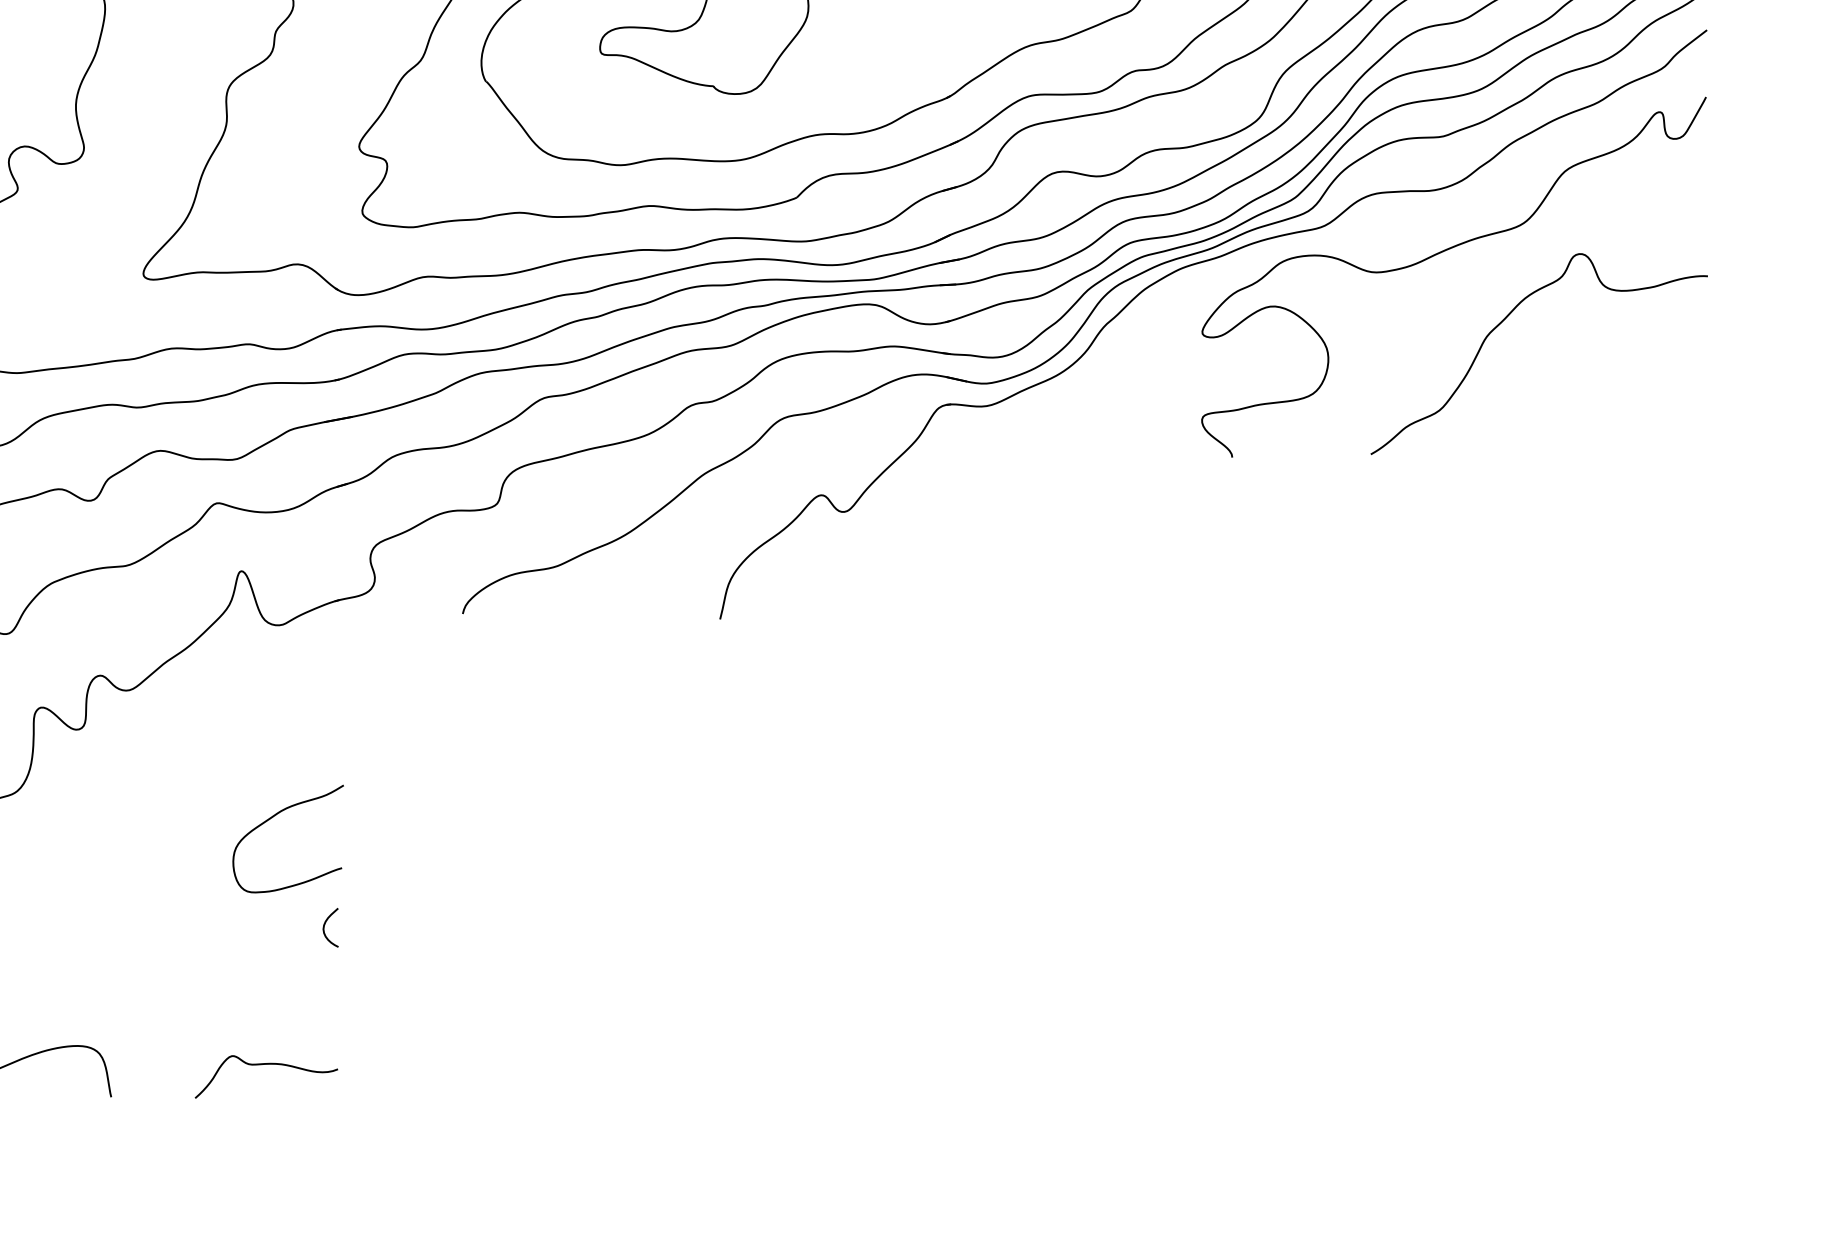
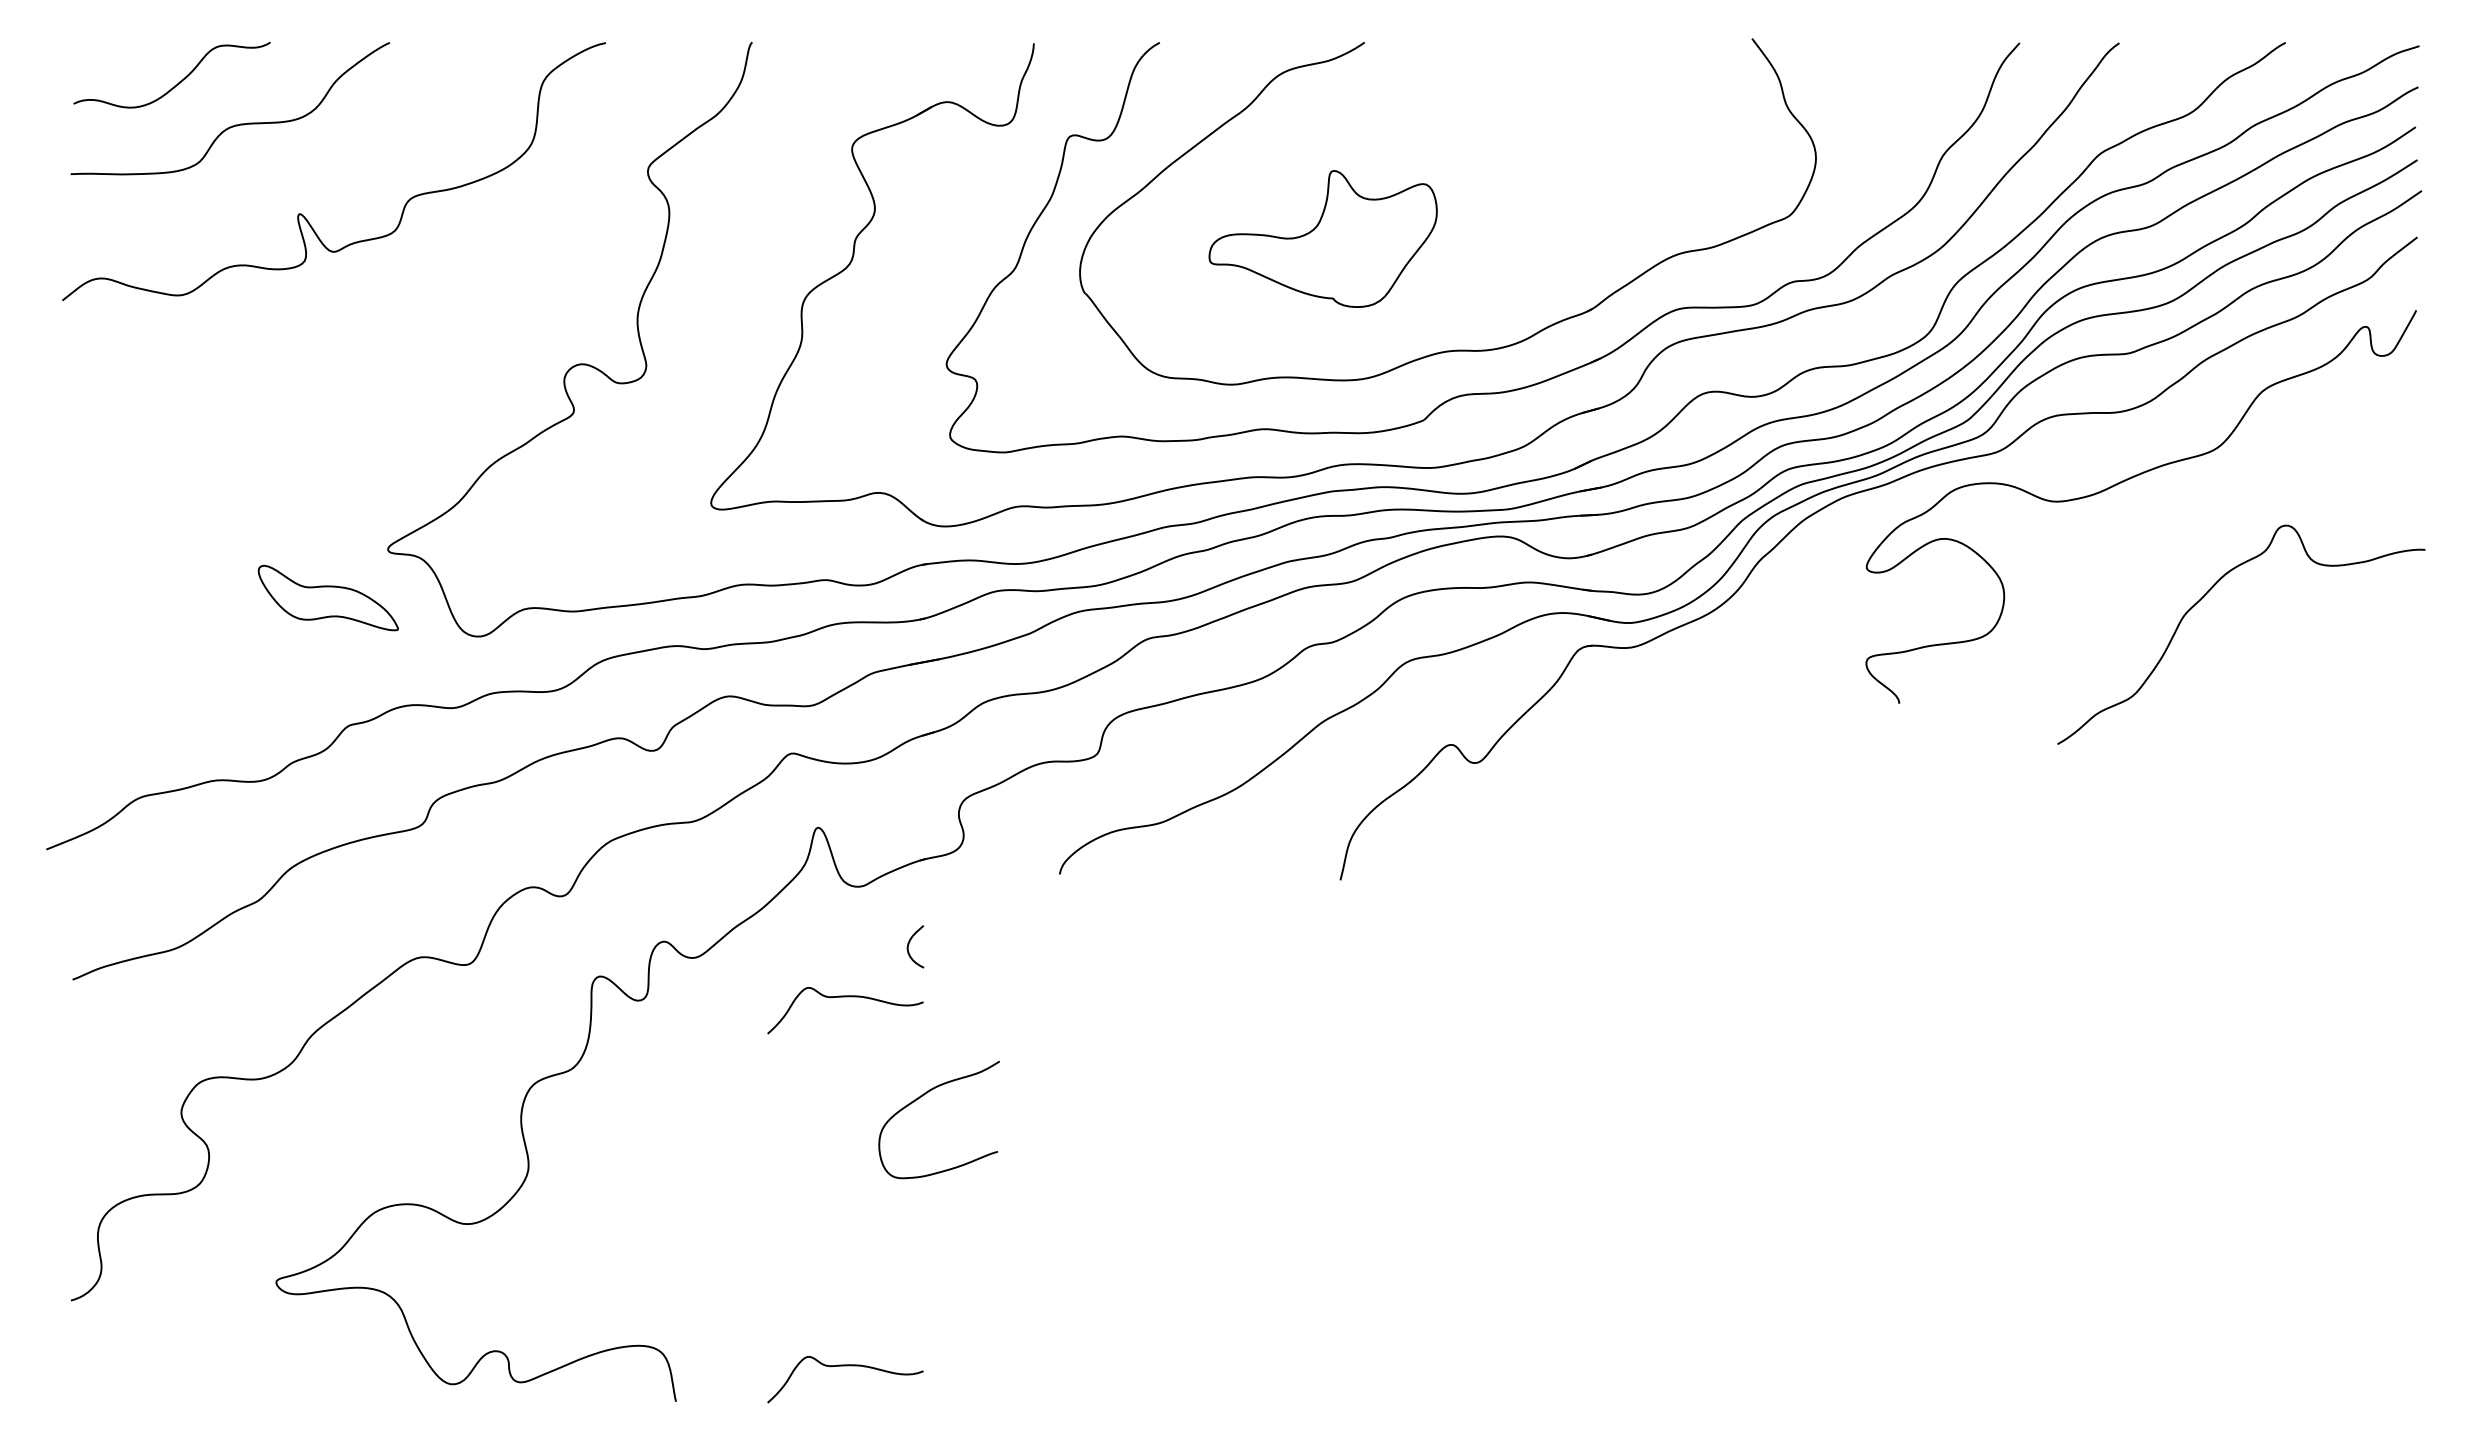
curve: (1505, 319) -> (2204, 597), moved
curve: (266, 726) -> (845, 997), added
curve: (274, 816) -> (924, 1095), moved
curve: (325, 925) -> (909, 944), moved

